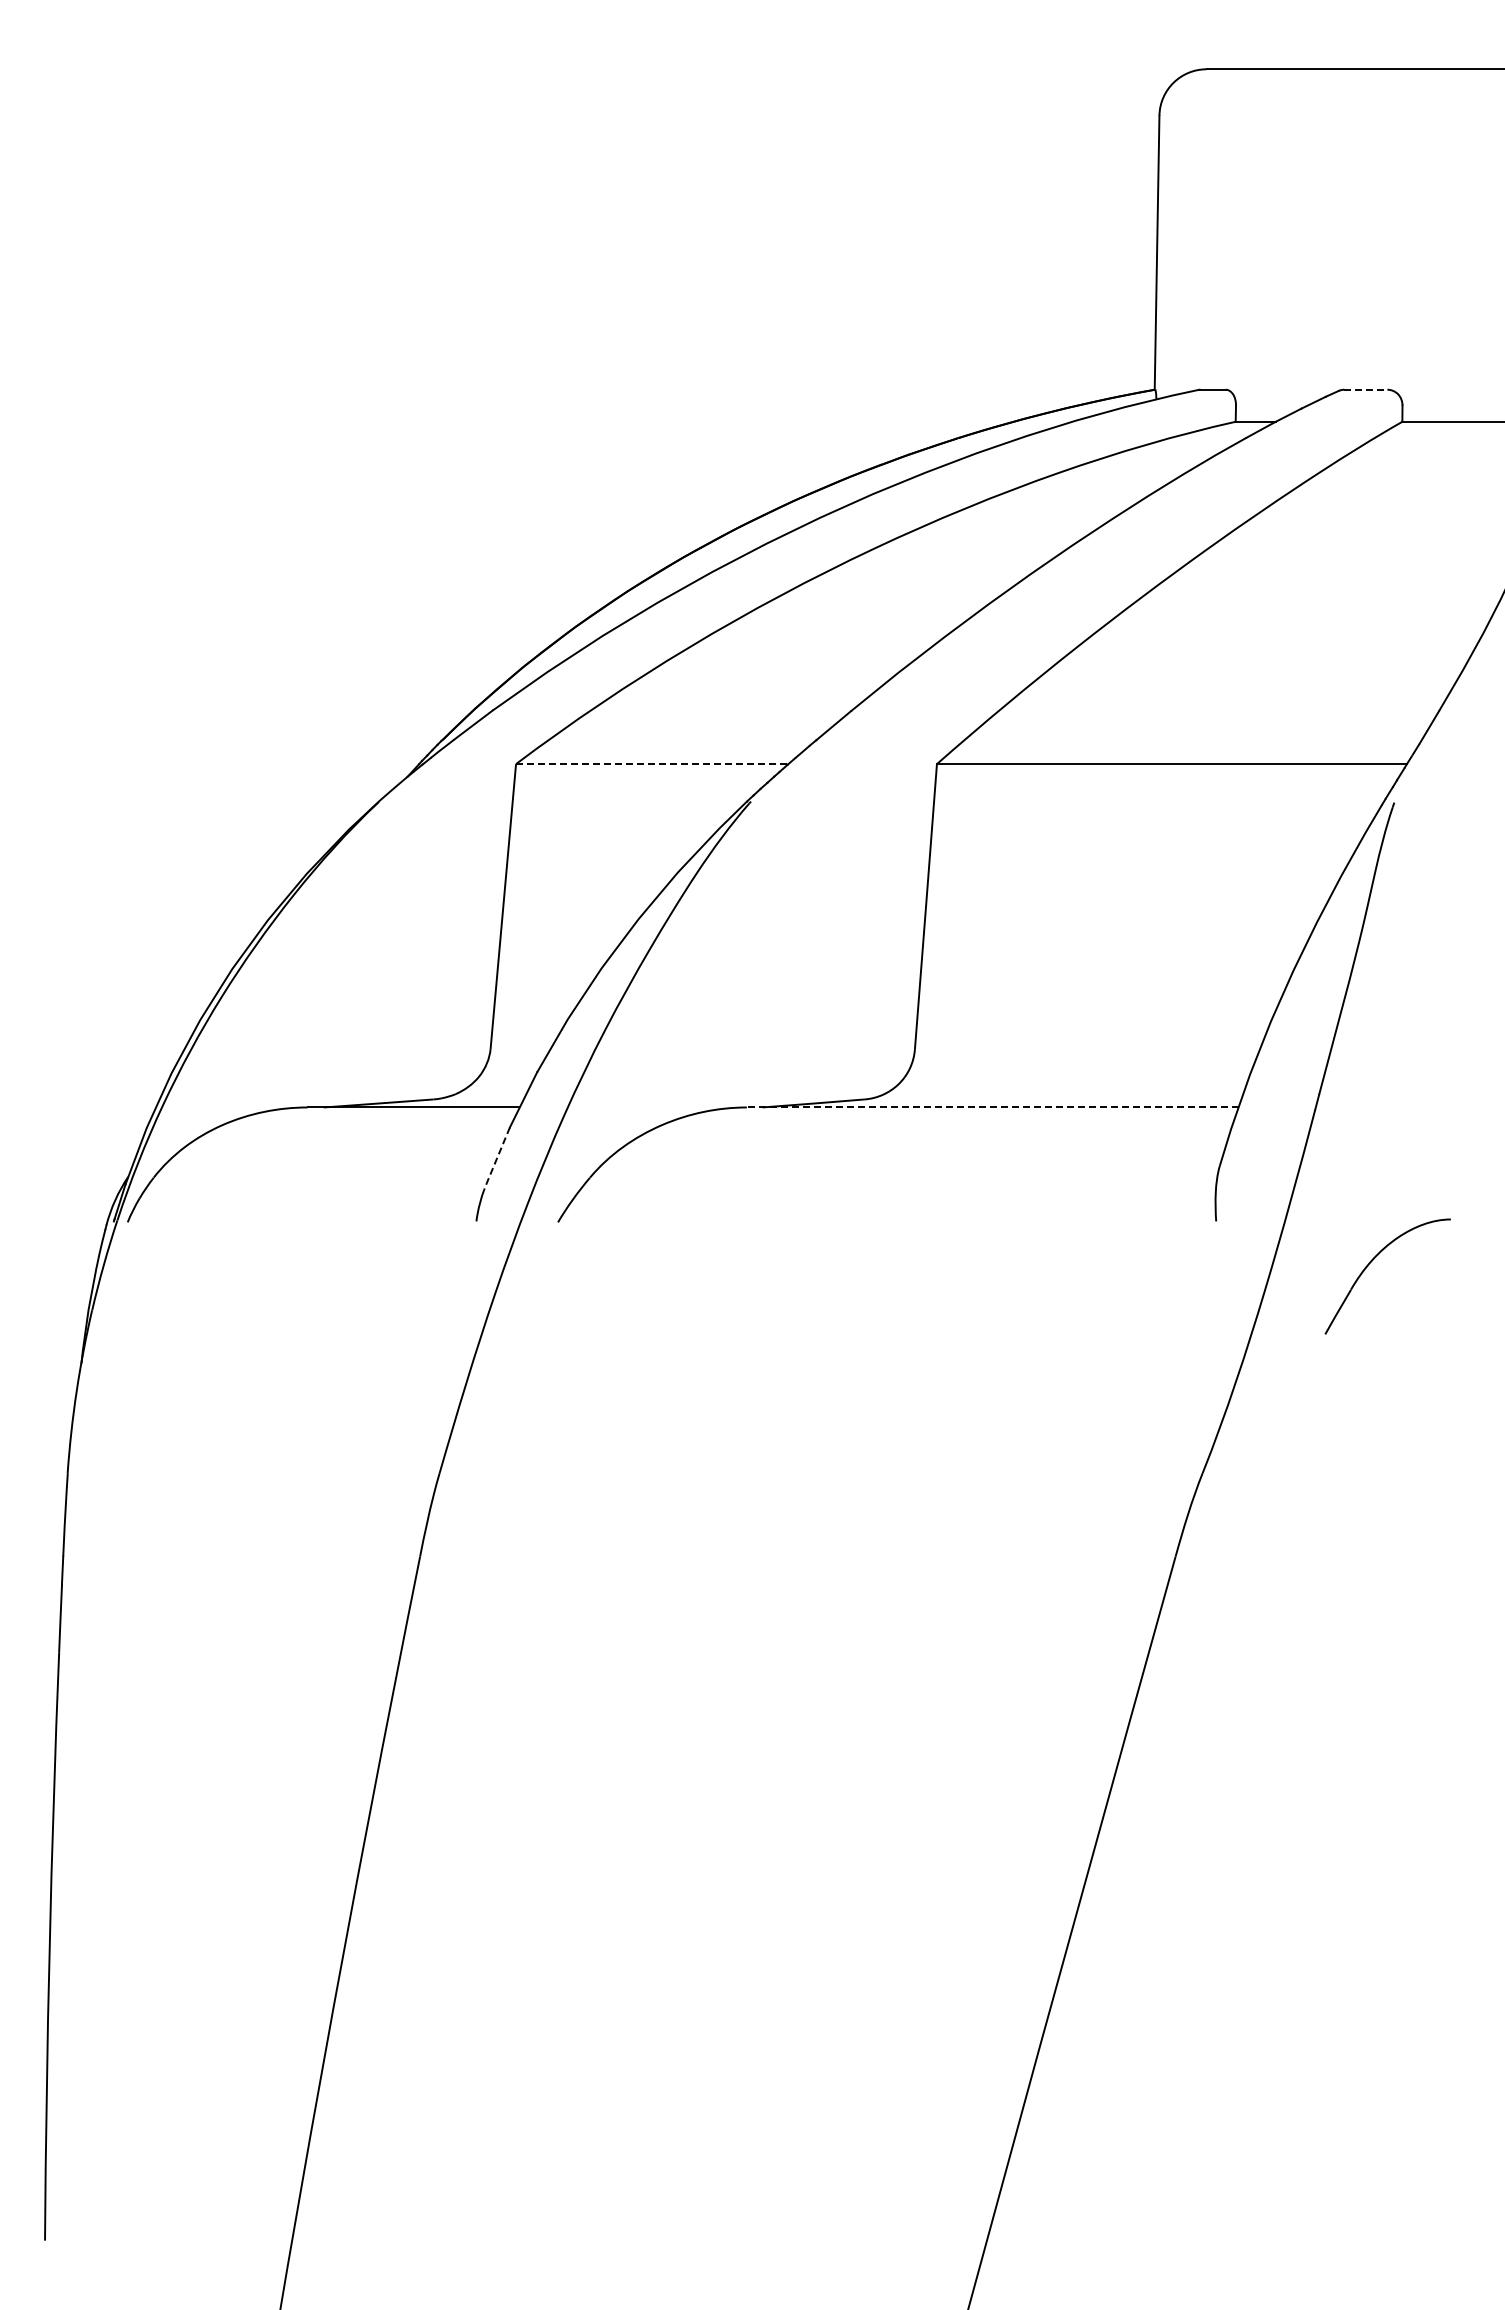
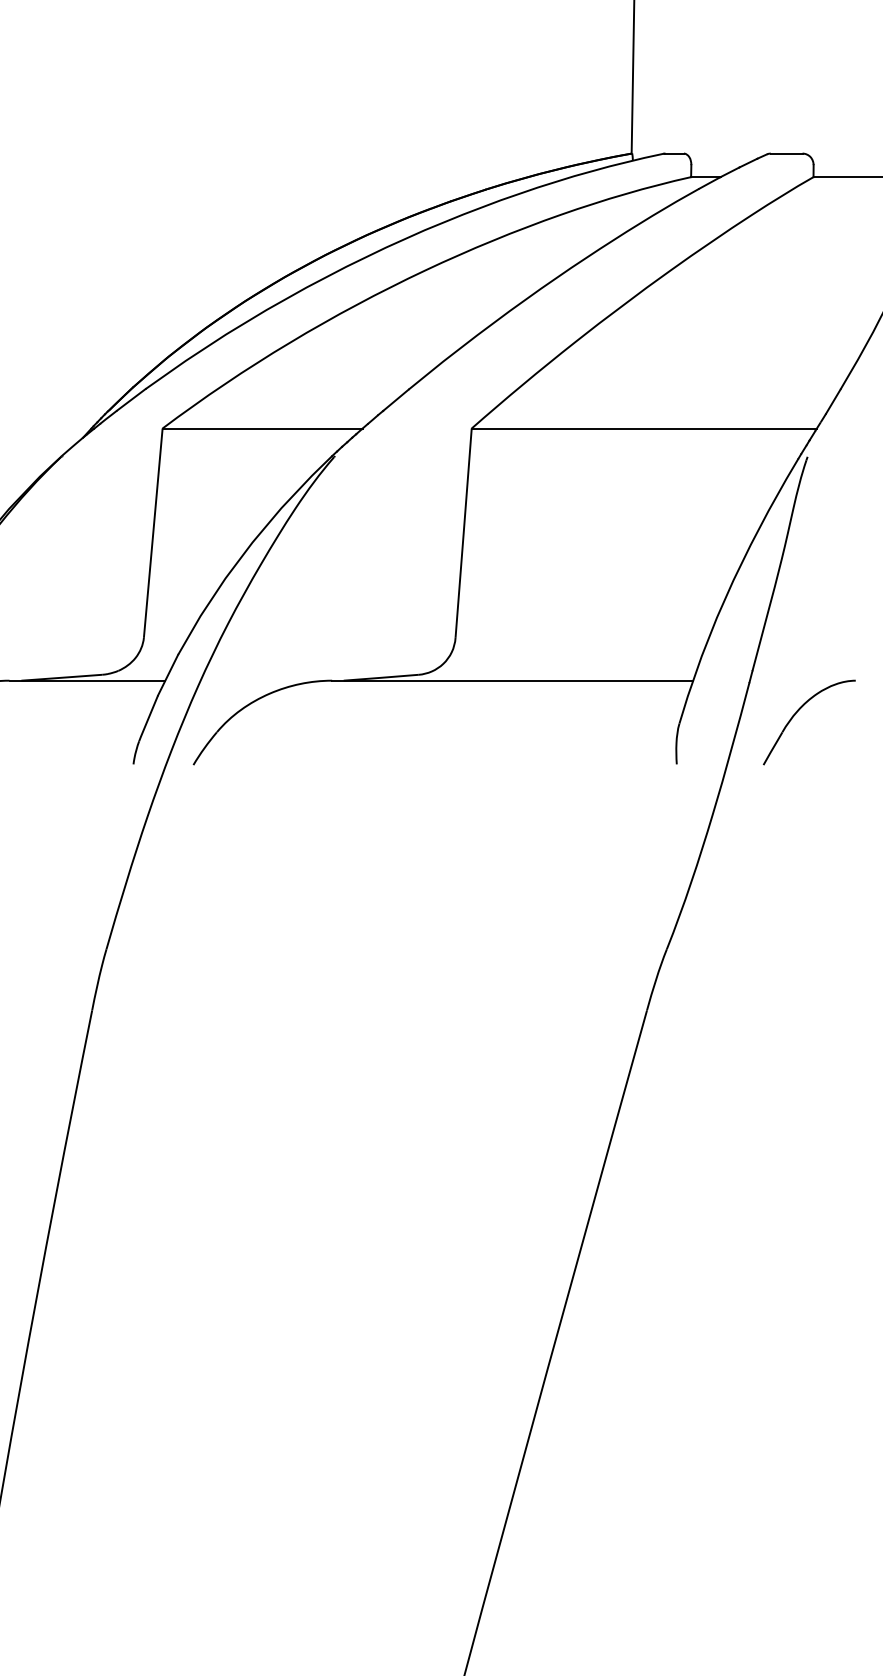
line: (1365, 389) -> (786, 153), dashed -> solid
line: (652, 764) -> (262, 428), dashed -> solid
line: (992, 1107) -> (512, 680), dashed -> solid
line: (496, 1159) -> (148, 718), dashed -> solid
part: (1372, 1261) -> (798, 711), moved

